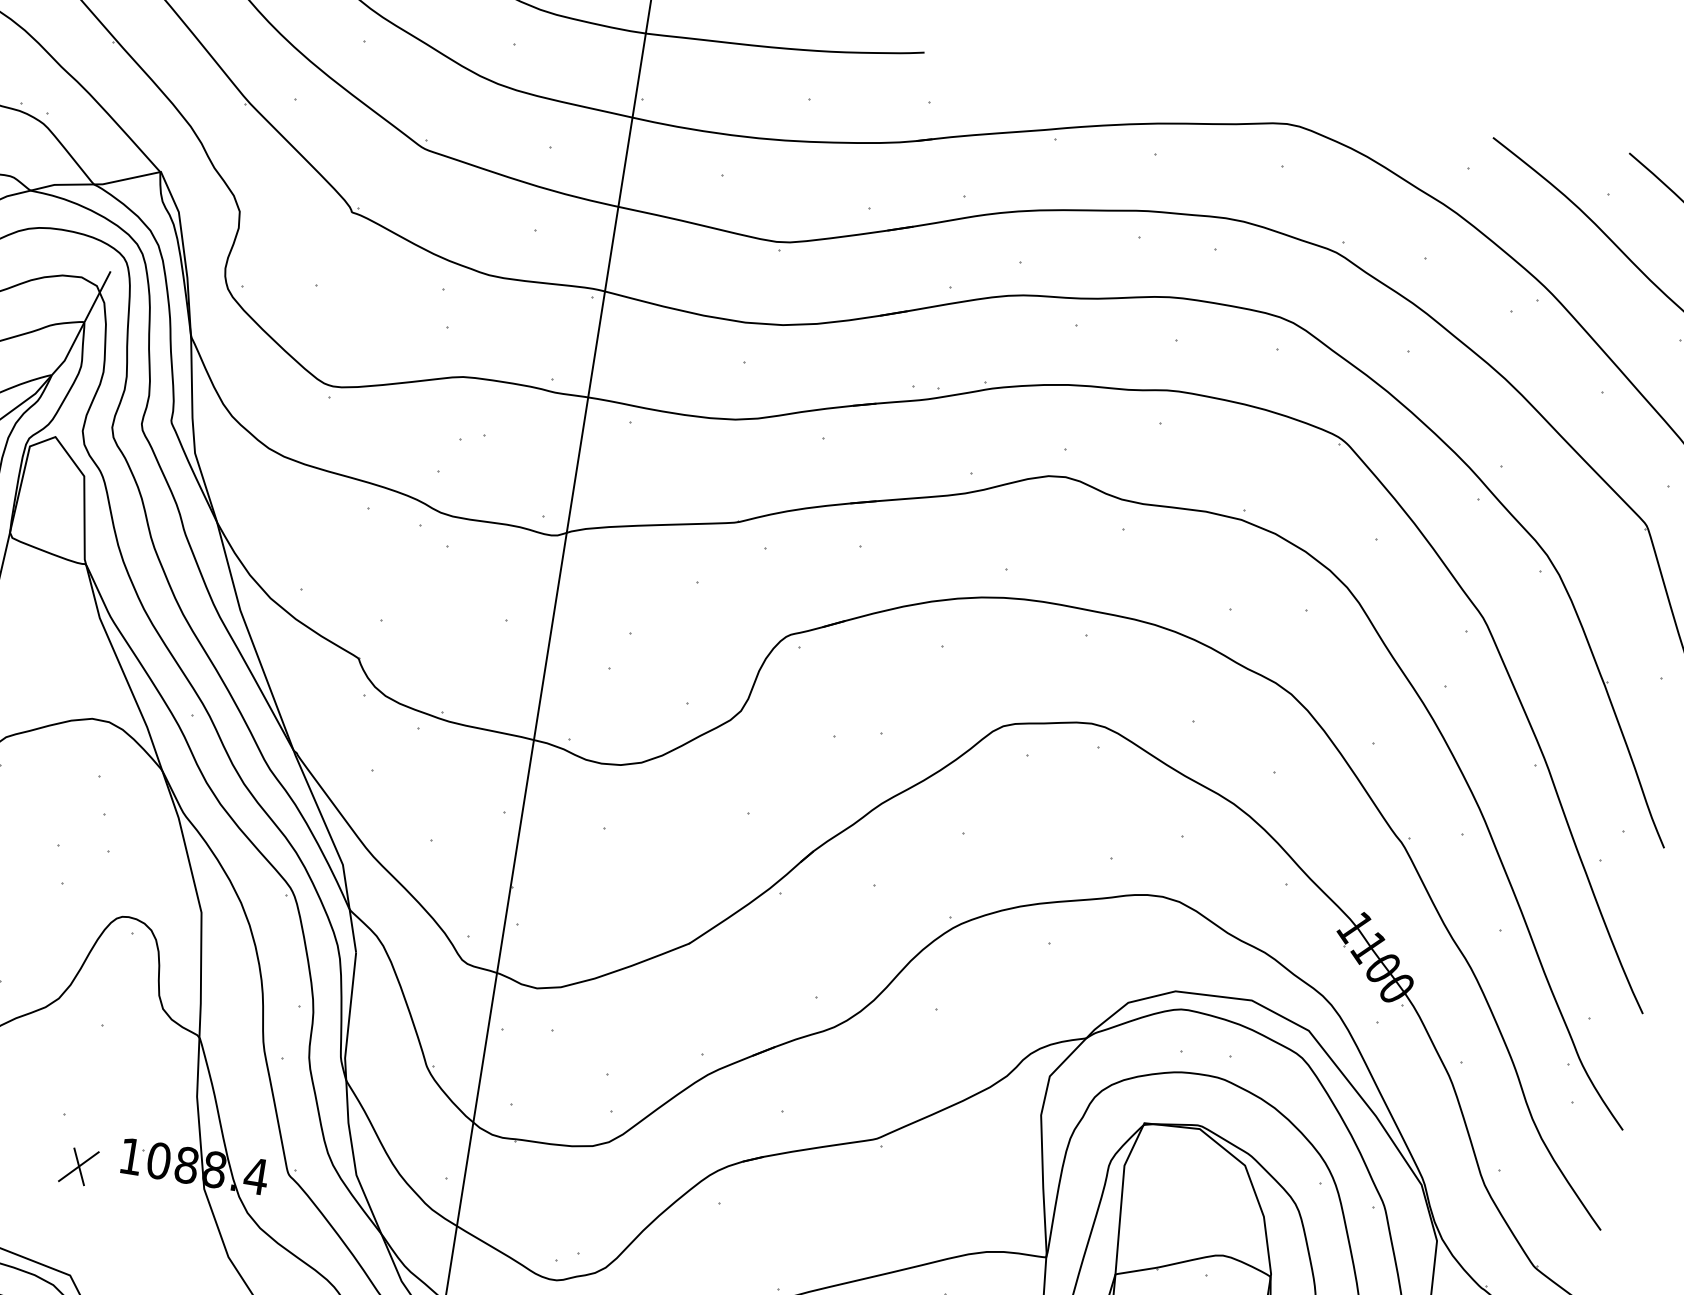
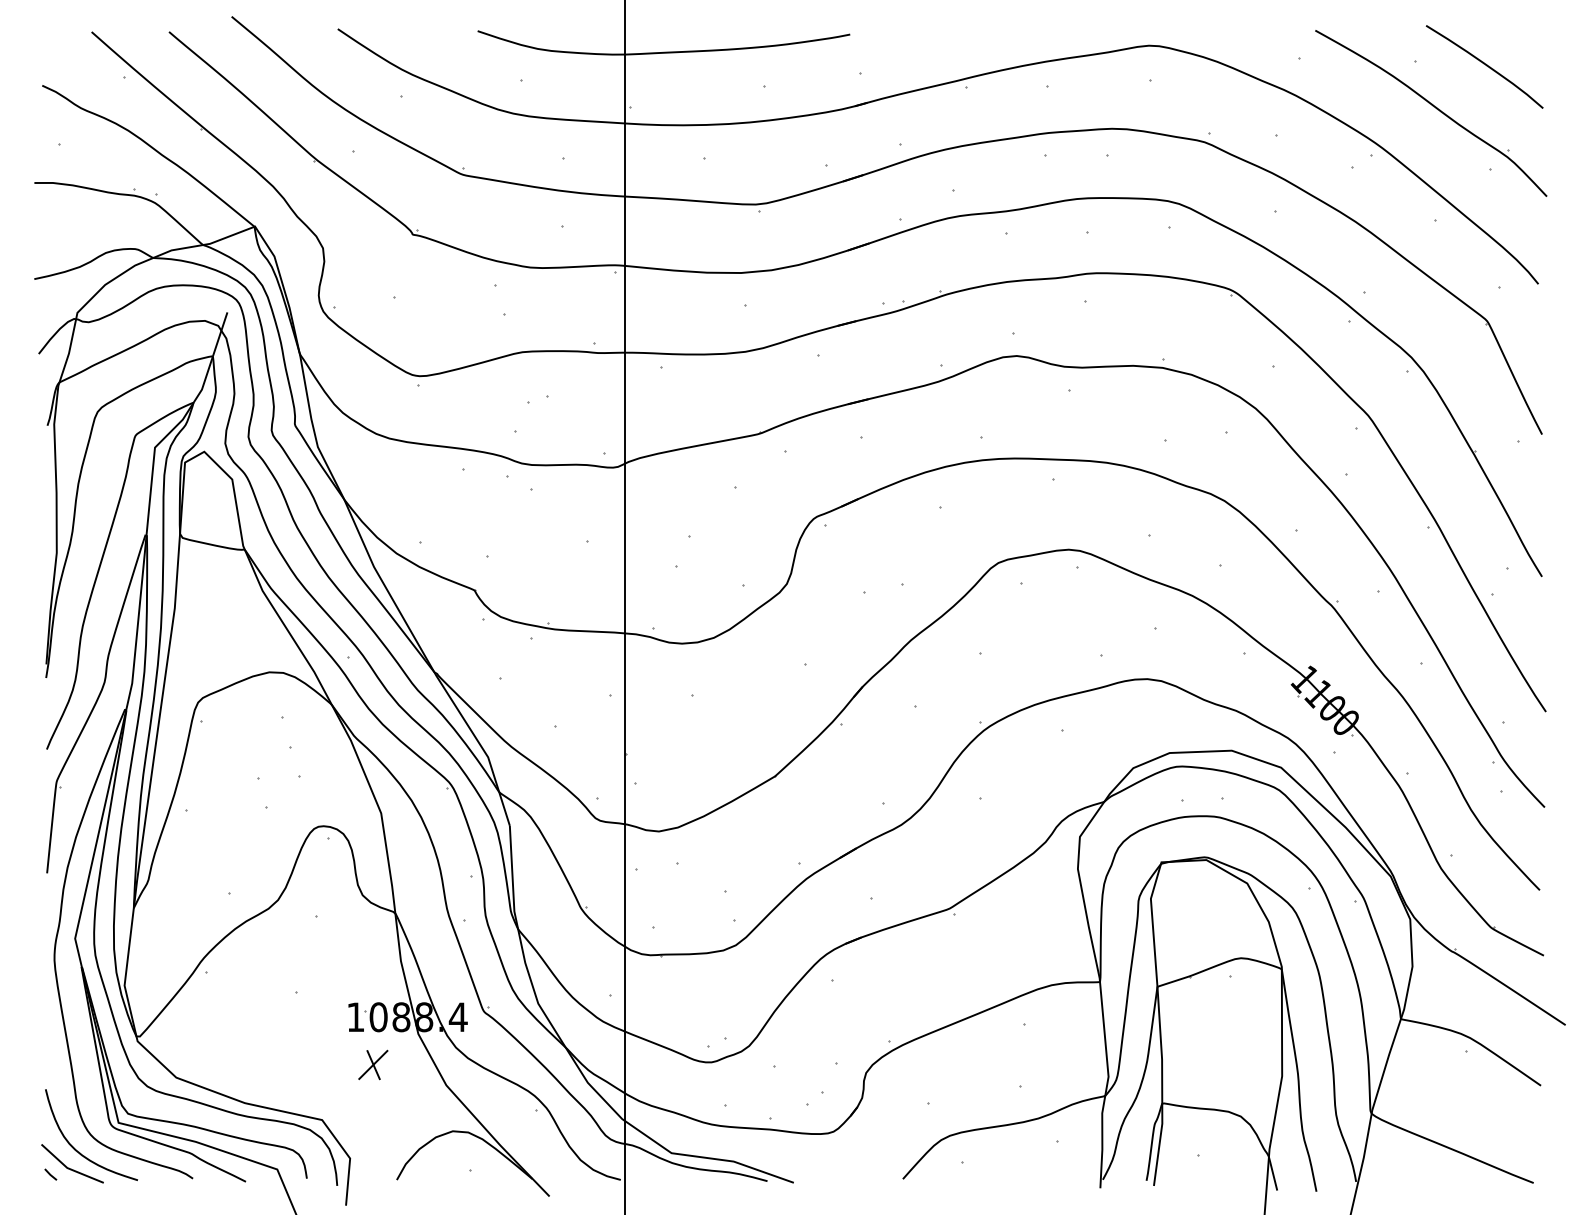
part: (79, 1166) -> (373, 1064), moved

